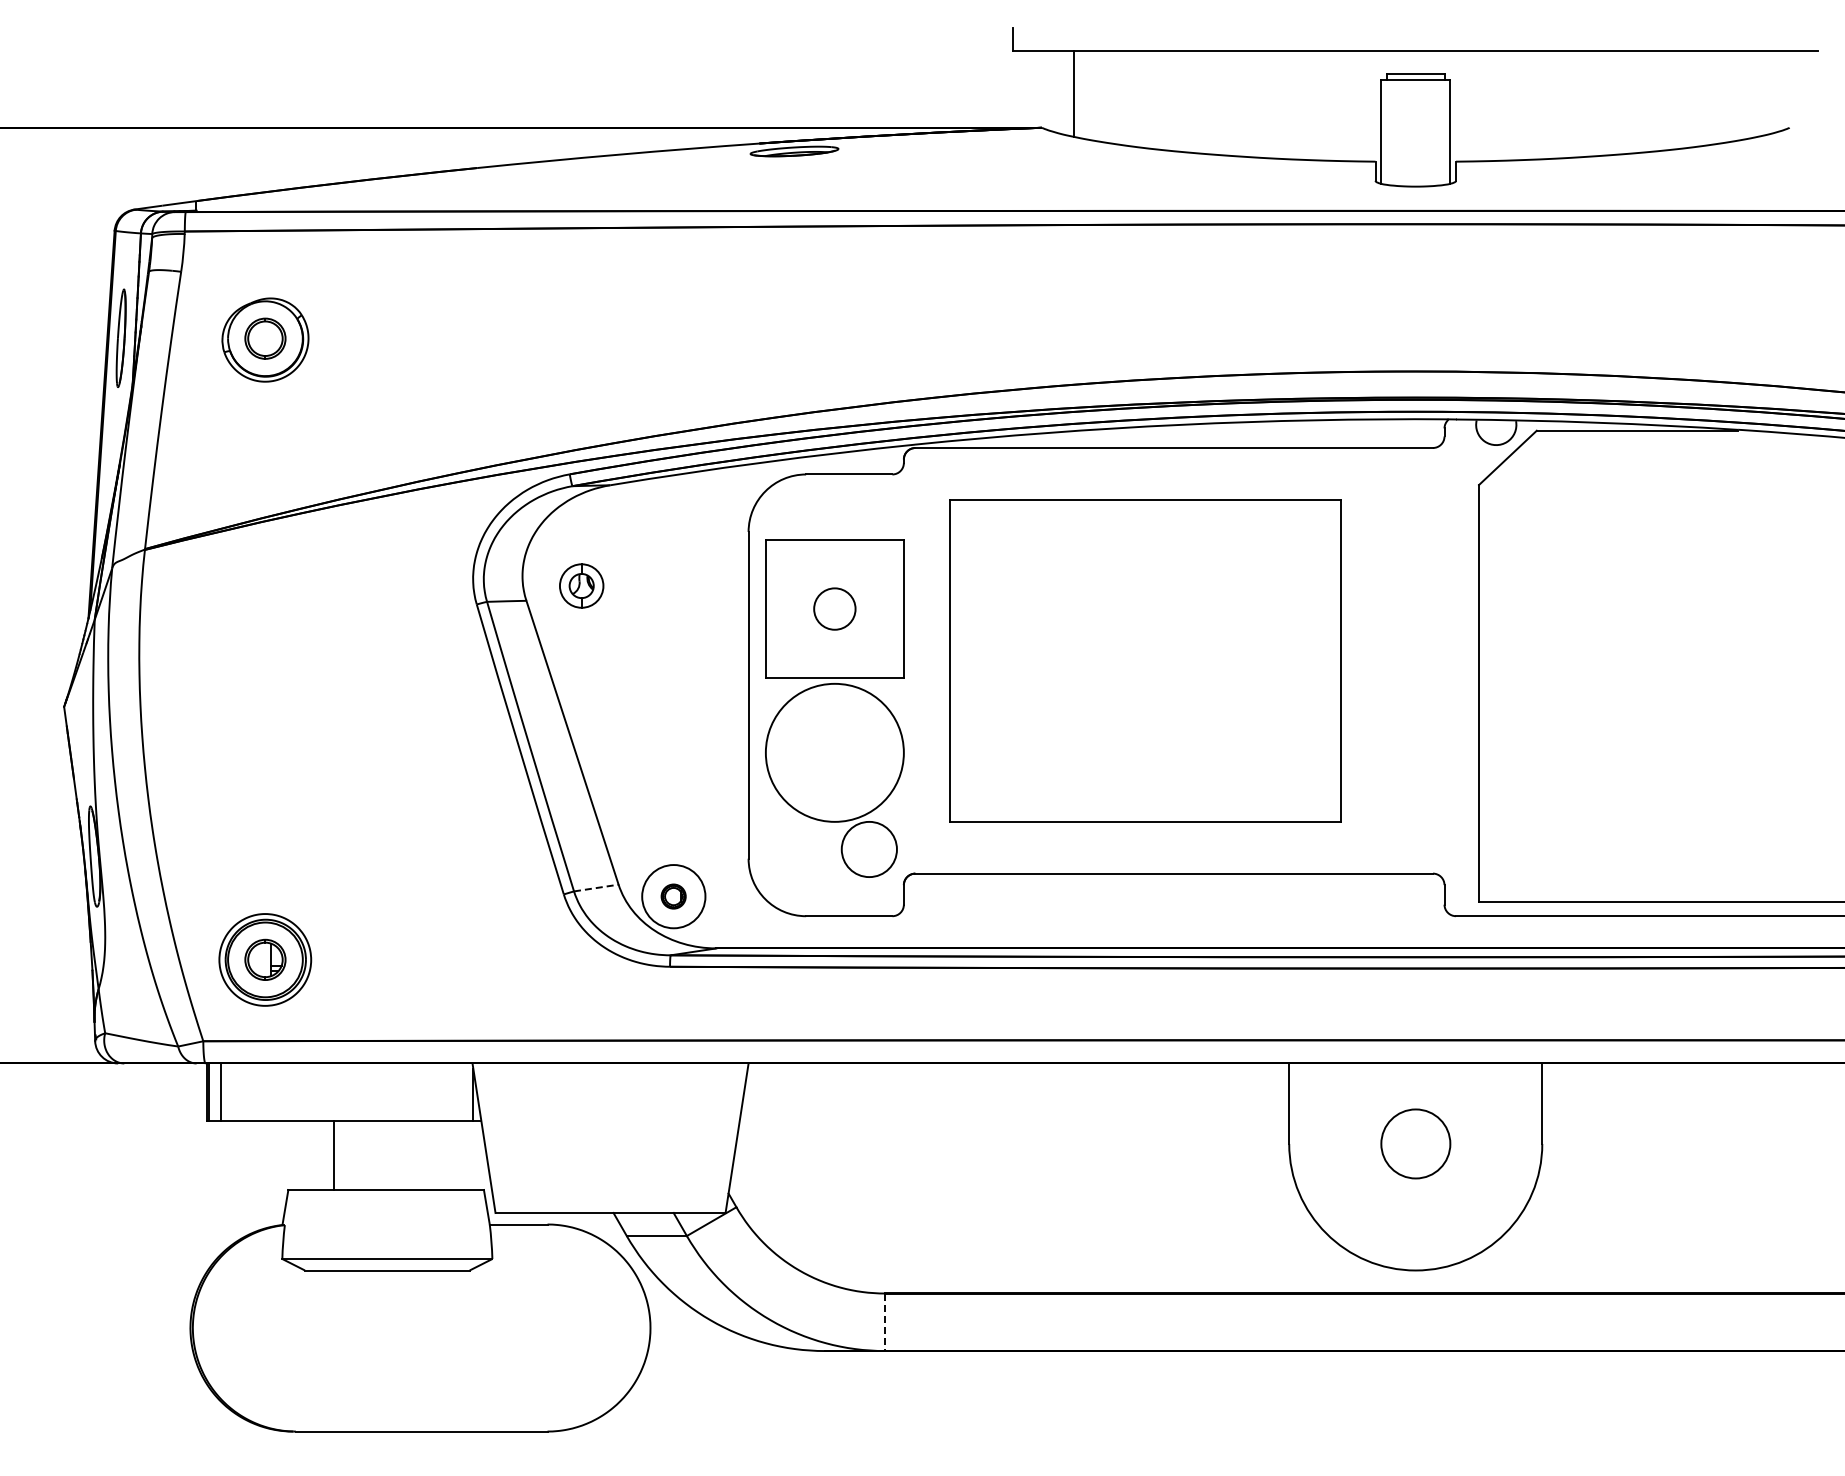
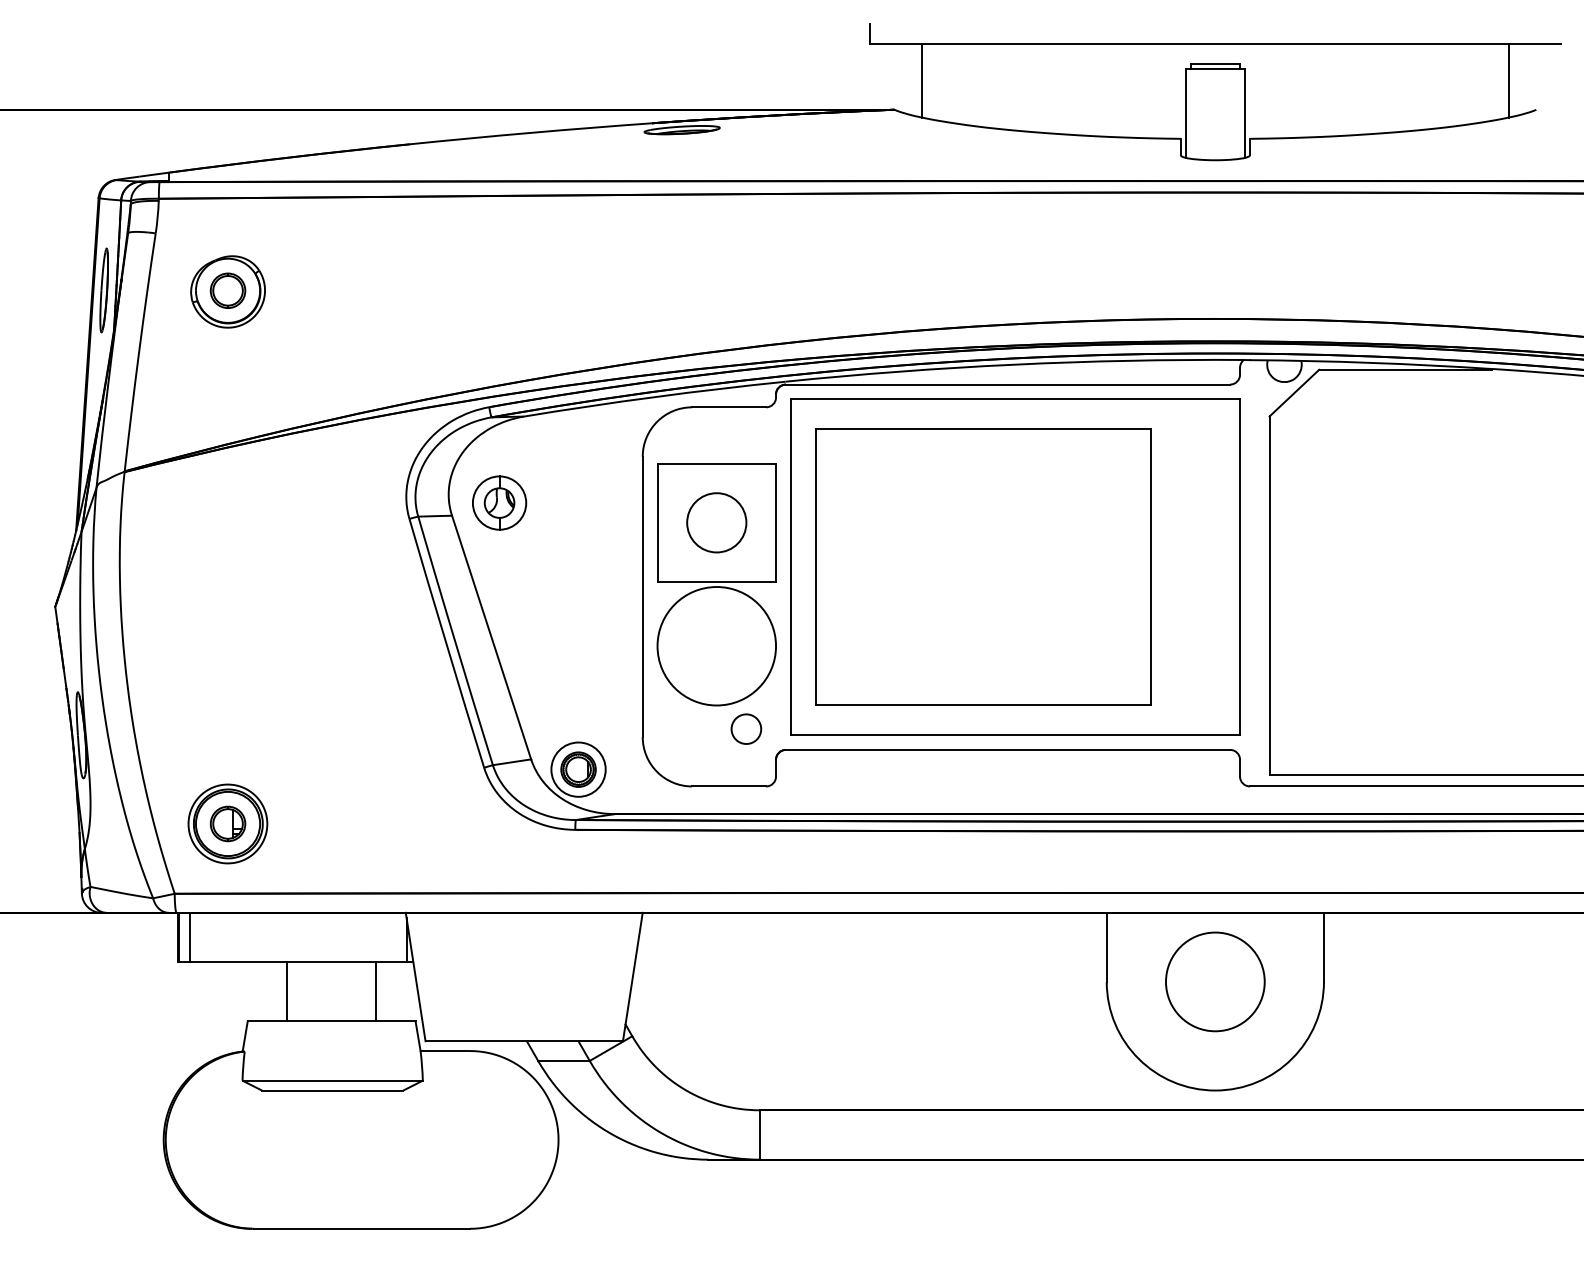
line: (1757, 93) -> (1508, 80), added
part: (581, 585) -> (499, 502), size x1.43
circle: (834, 608) -> (716, 522), size x1.67
part: (1182, 660) -> (1015, 566), added
circle: (869, 849) -> (746, 729), size x0.62
line: (596, 888) -> (512, 762), dashed -> solid
part: (673, 896) -> (578, 769), size x1.67
circle: (1415, 1143) -> (1215, 981), size x1.67
line: (437, 1154) -> (375, 990), added
line: (885, 1322) -> (760, 1135), dashed -> solid

